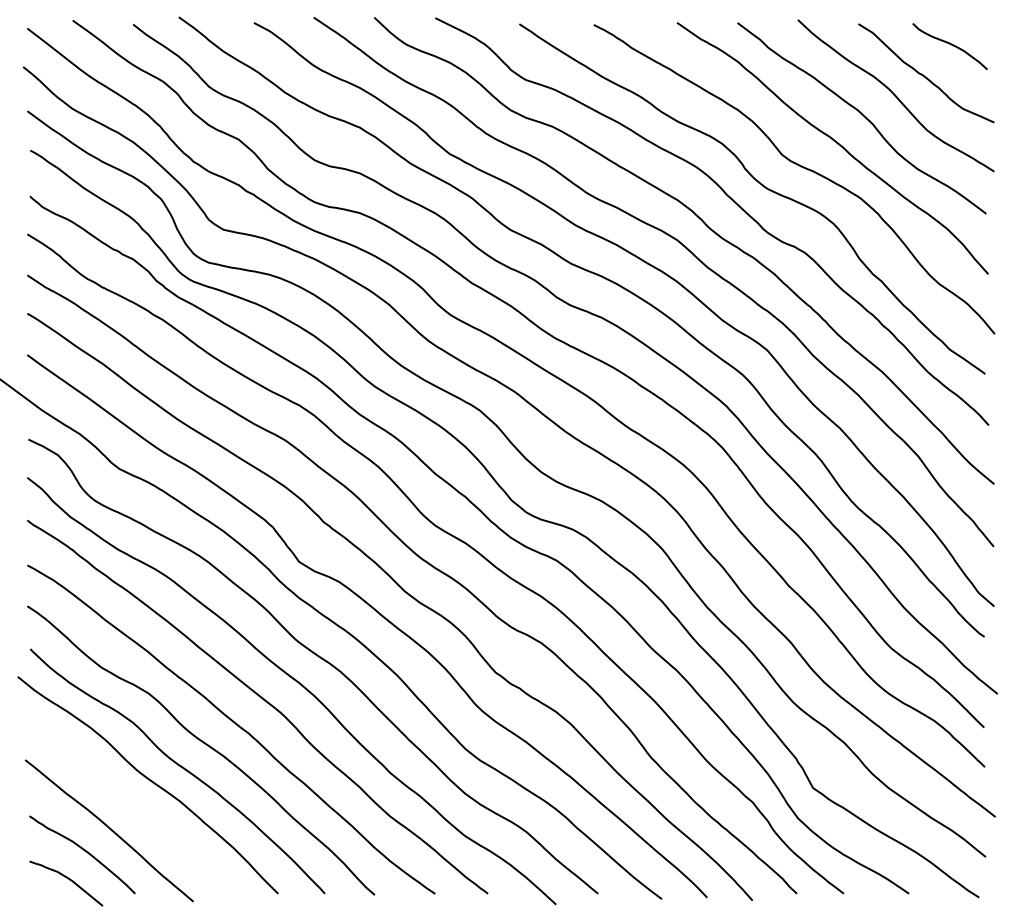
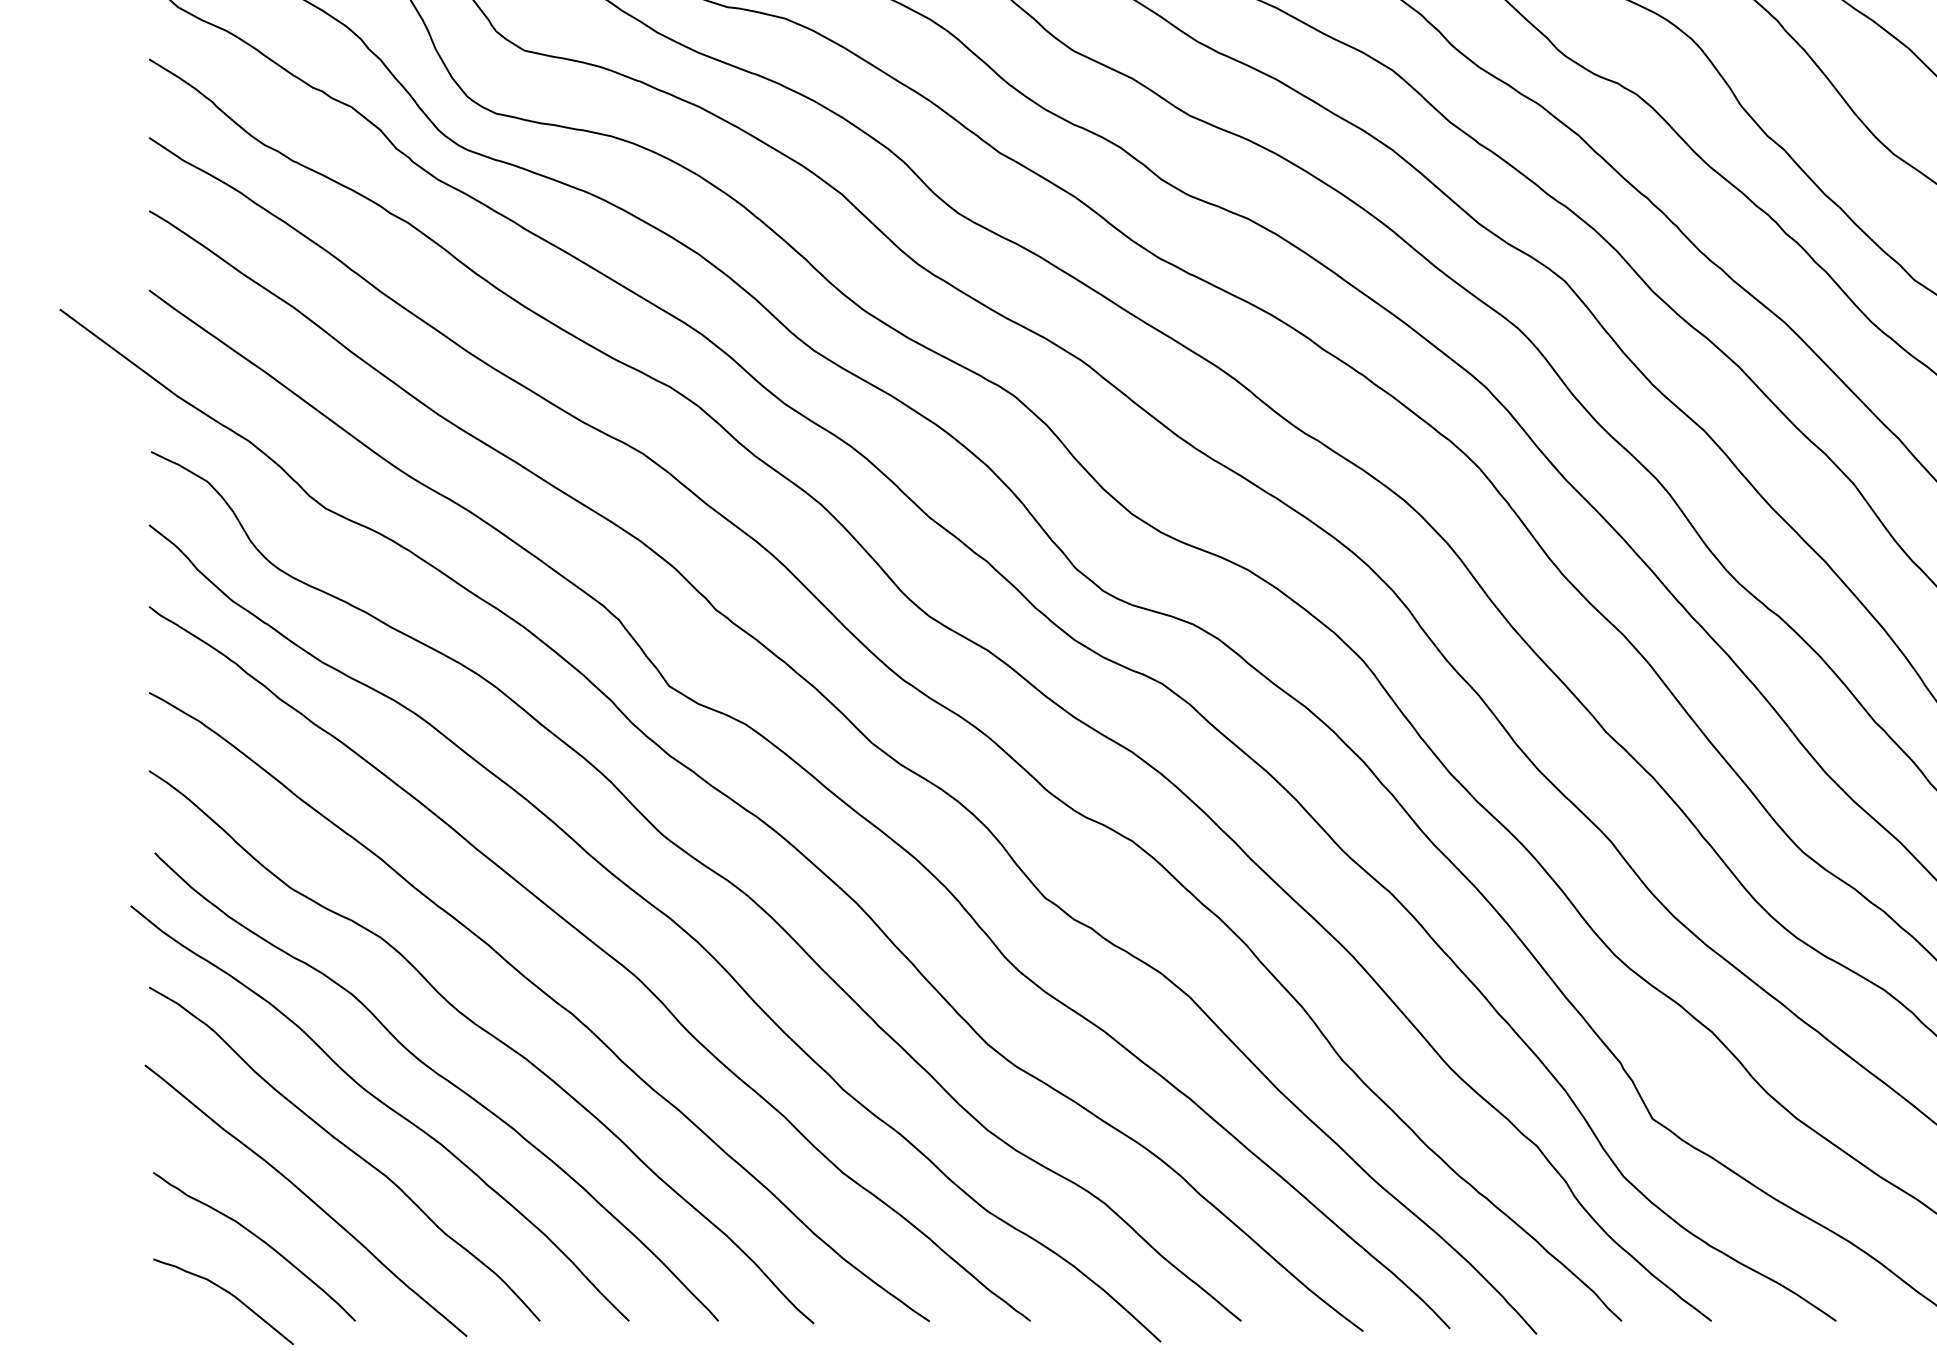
curve: (131, 804) -> (348, 1150), added

